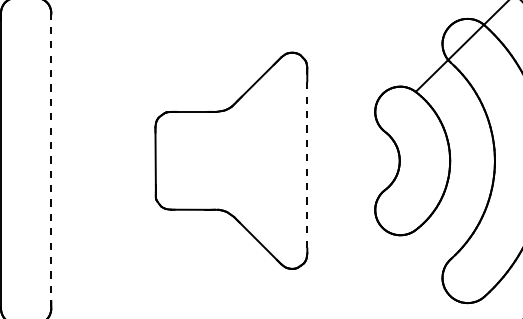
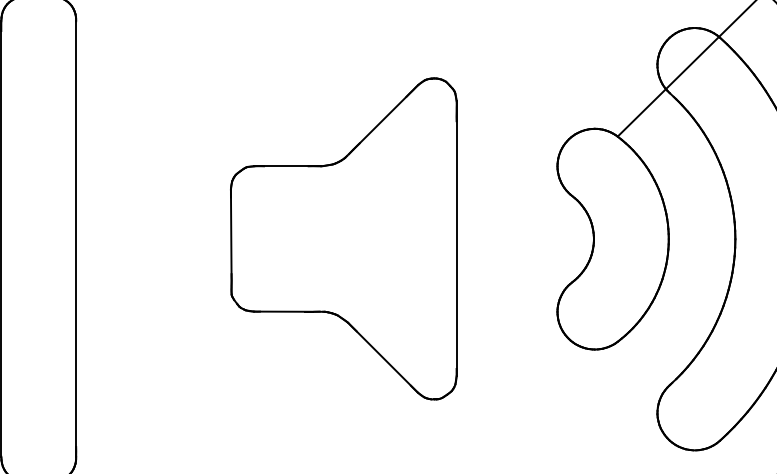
line: (51, 160) -> (76, 238), dashed -> solid
line: (307, 160) -> (456, 238), dashed -> solid

